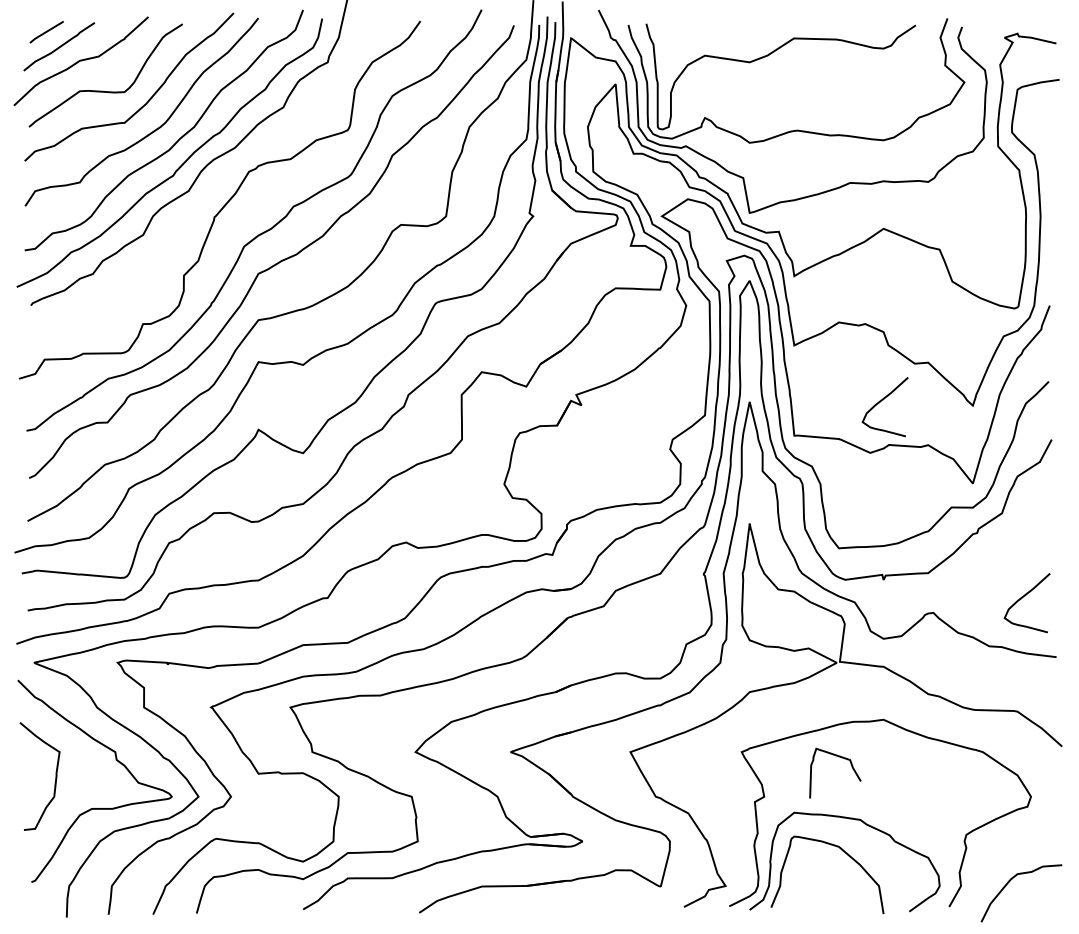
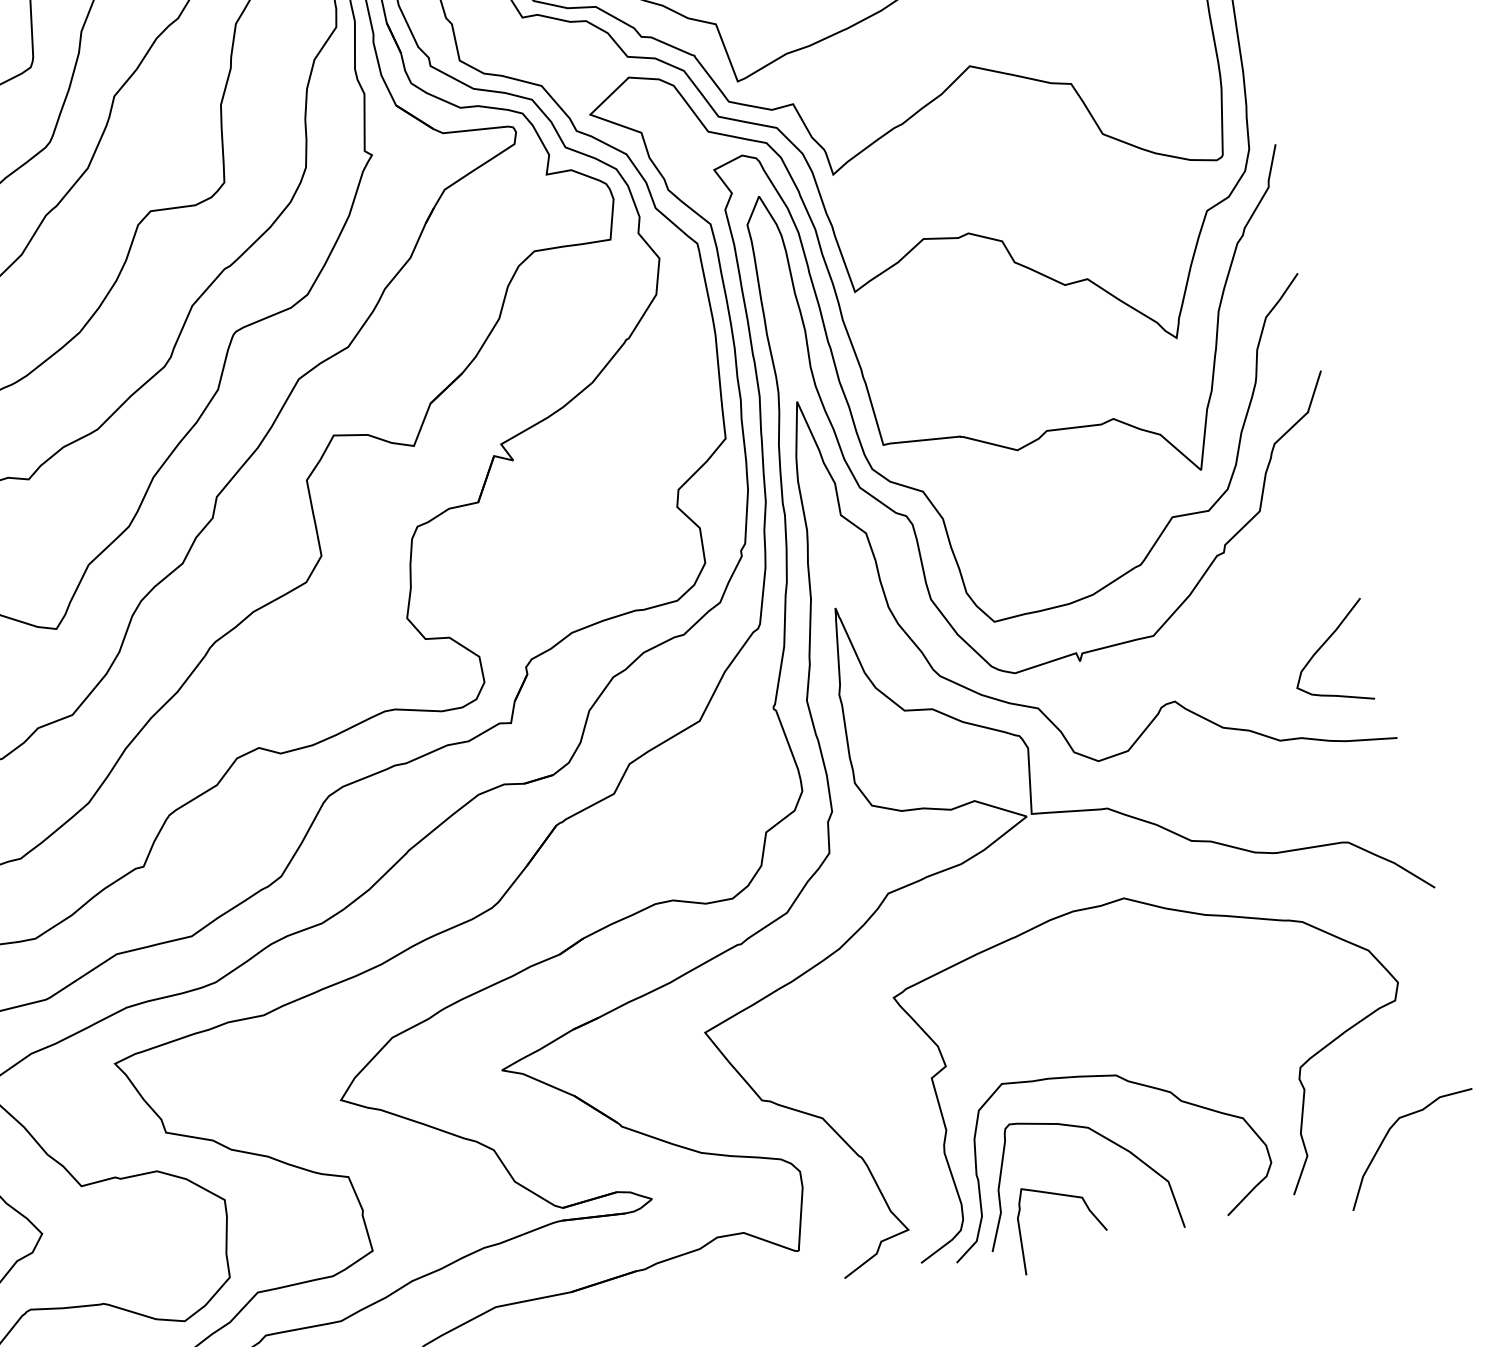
curve: (880, 402) -> (1019, 361), removed
curve: (841, 758) -> (1067, 1197), moved

